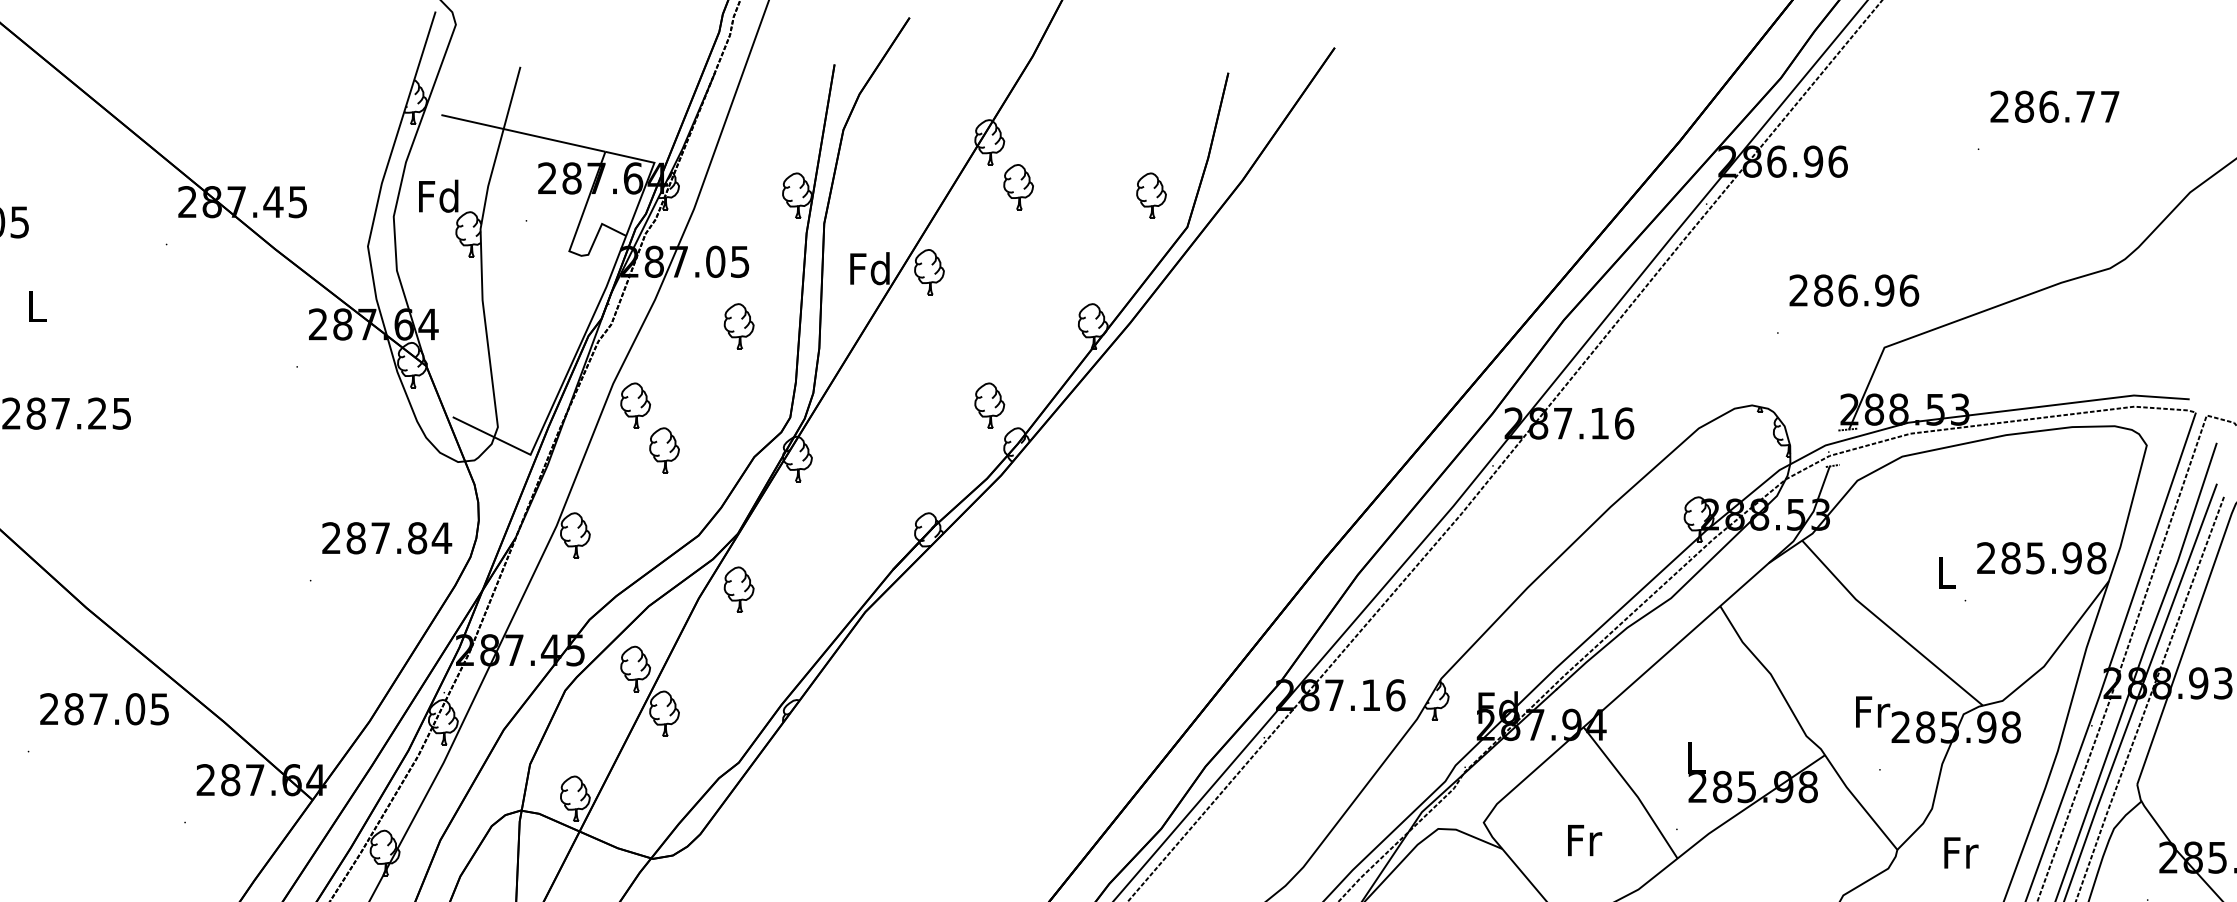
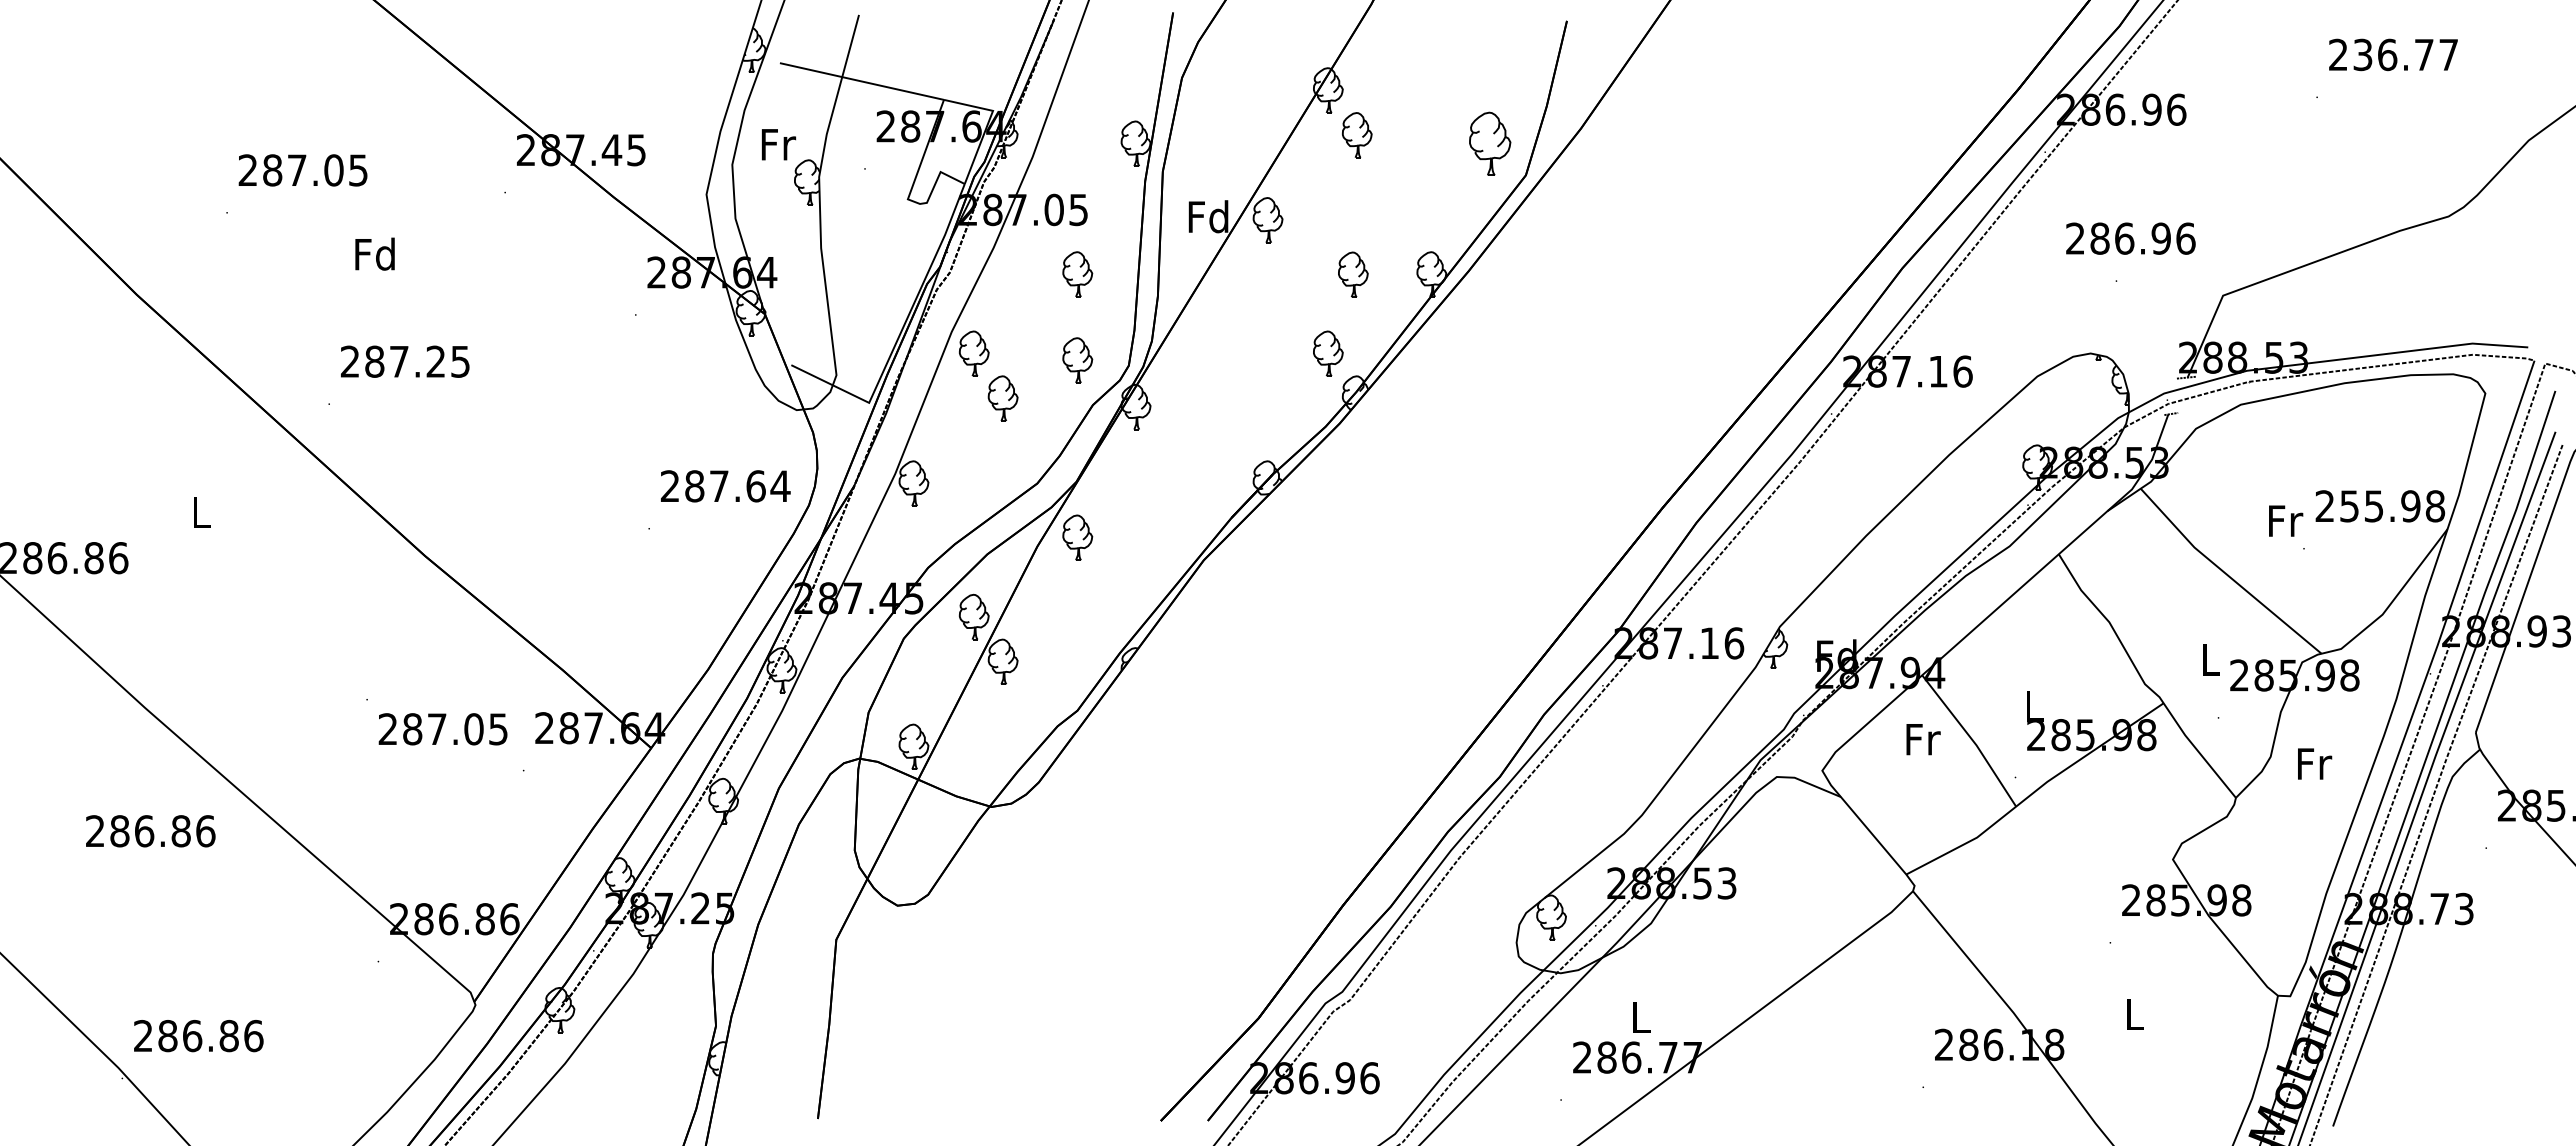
text: (2023, 106) -> (2362, 54), 286.77 -> 236.77
text: (437, 195) -> (776, 143), Fd -> Fr
part: (1150, 195) -> (1489, 143), size x1.4
text: (1853, 290) -> (2130, 238), moved
text: (35, 305) -> (374, 253), L -> Fd
part: (1014, 326) -> (1353, 274), added
part: (738, 412) -> (1077, 360), added
text: (416, 538) -> (755, 486), 287.84 -> 287.64
text: (2010, 558) -> (2349, 506), 285.98 -> 255.98
text: (1947, 572) -> (2286, 520), L -> Fr
text: (103, 709) -> (442, 729), moved
text: (1872, 711) -> (2211, 659), Fr -> L
text: (1584, 840) -> (1923, 739), moved
text: (1961, 852) -> (2315, 763), moved

